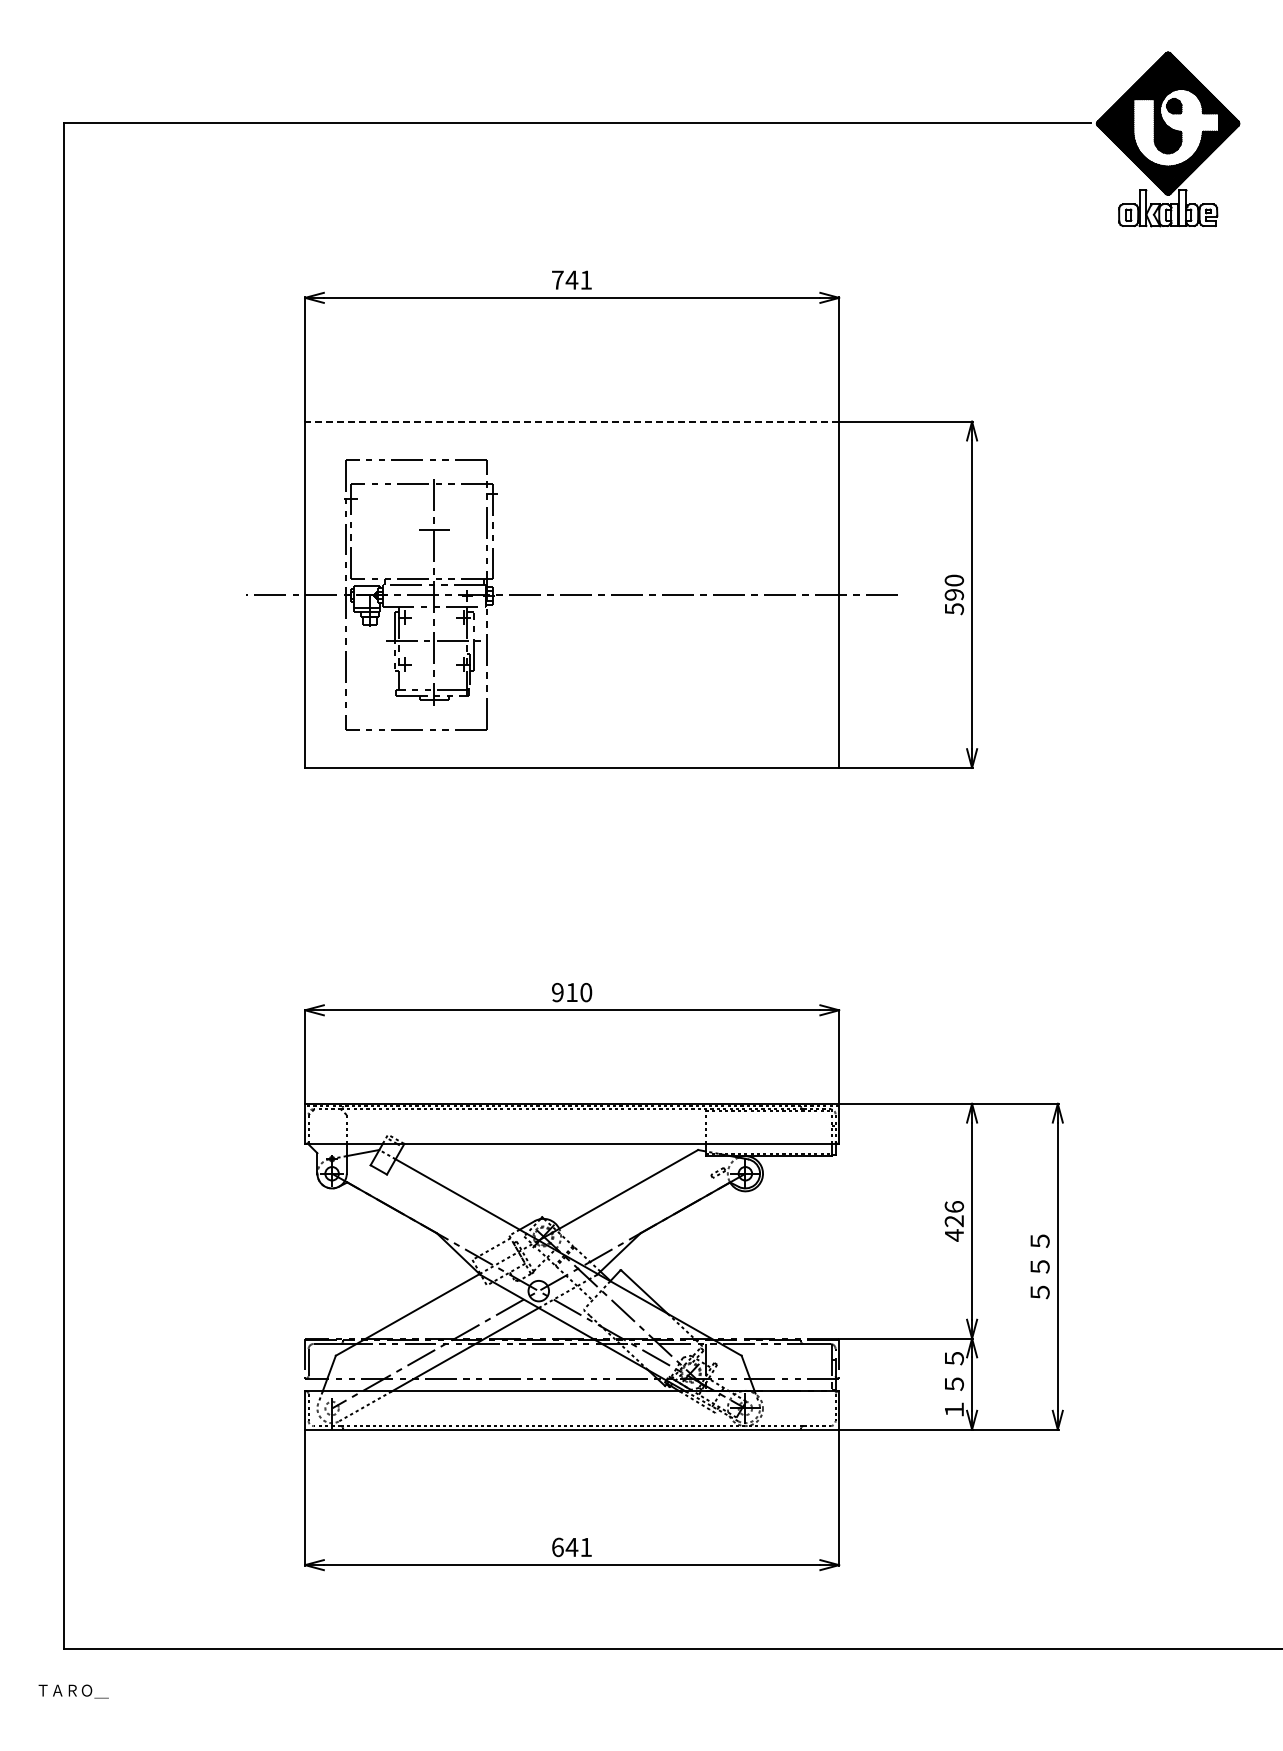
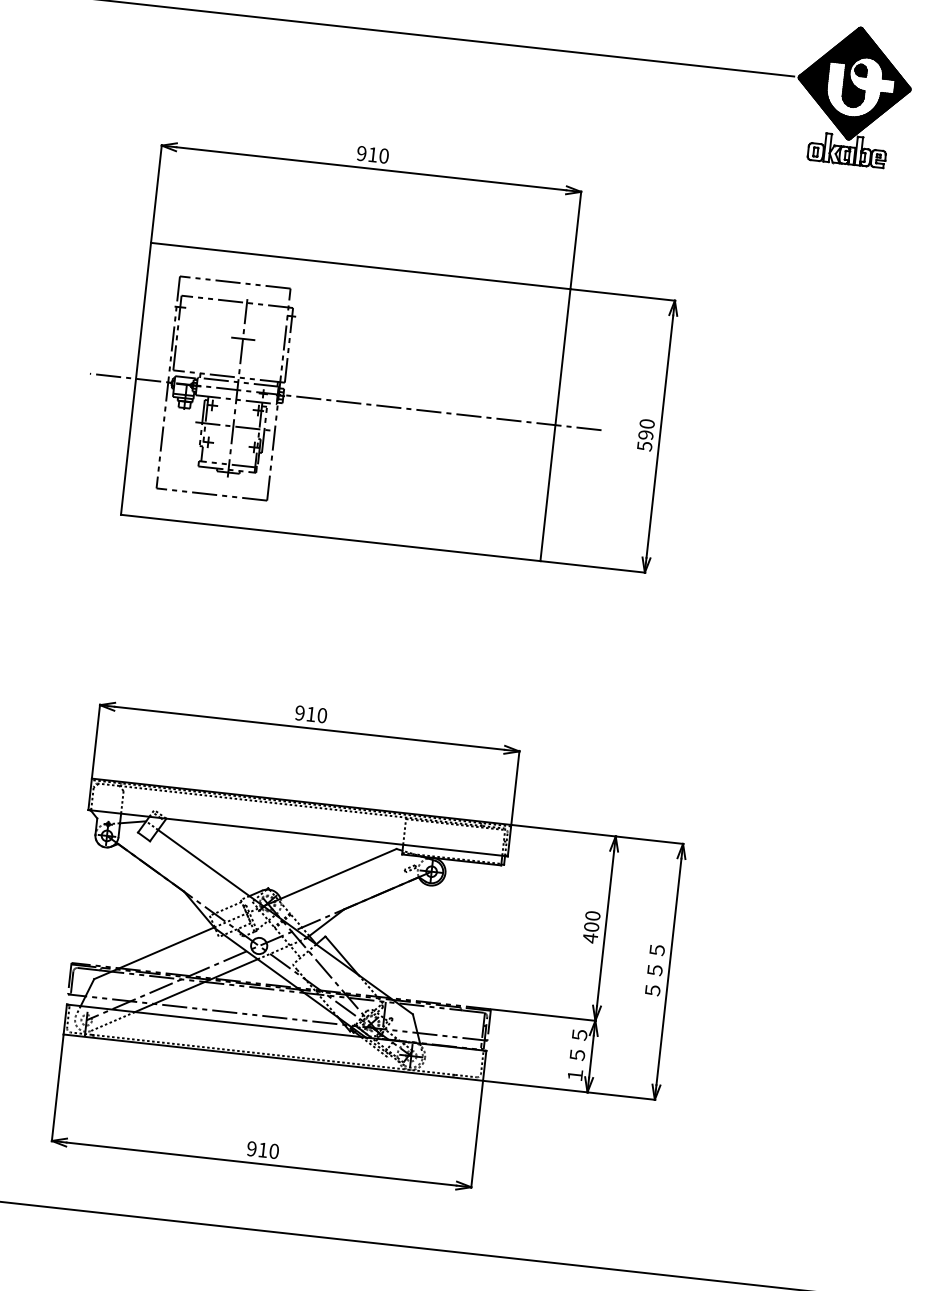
text: (572, 279) -> (373, 154), 741 -> 910
line: (571, 421) -> (360, 265), dashed -> solid
text: (954, 1214) -> (592, 921), 426 -> 400
text: (572, 1547) -> (263, 1150), 641 -> 910

